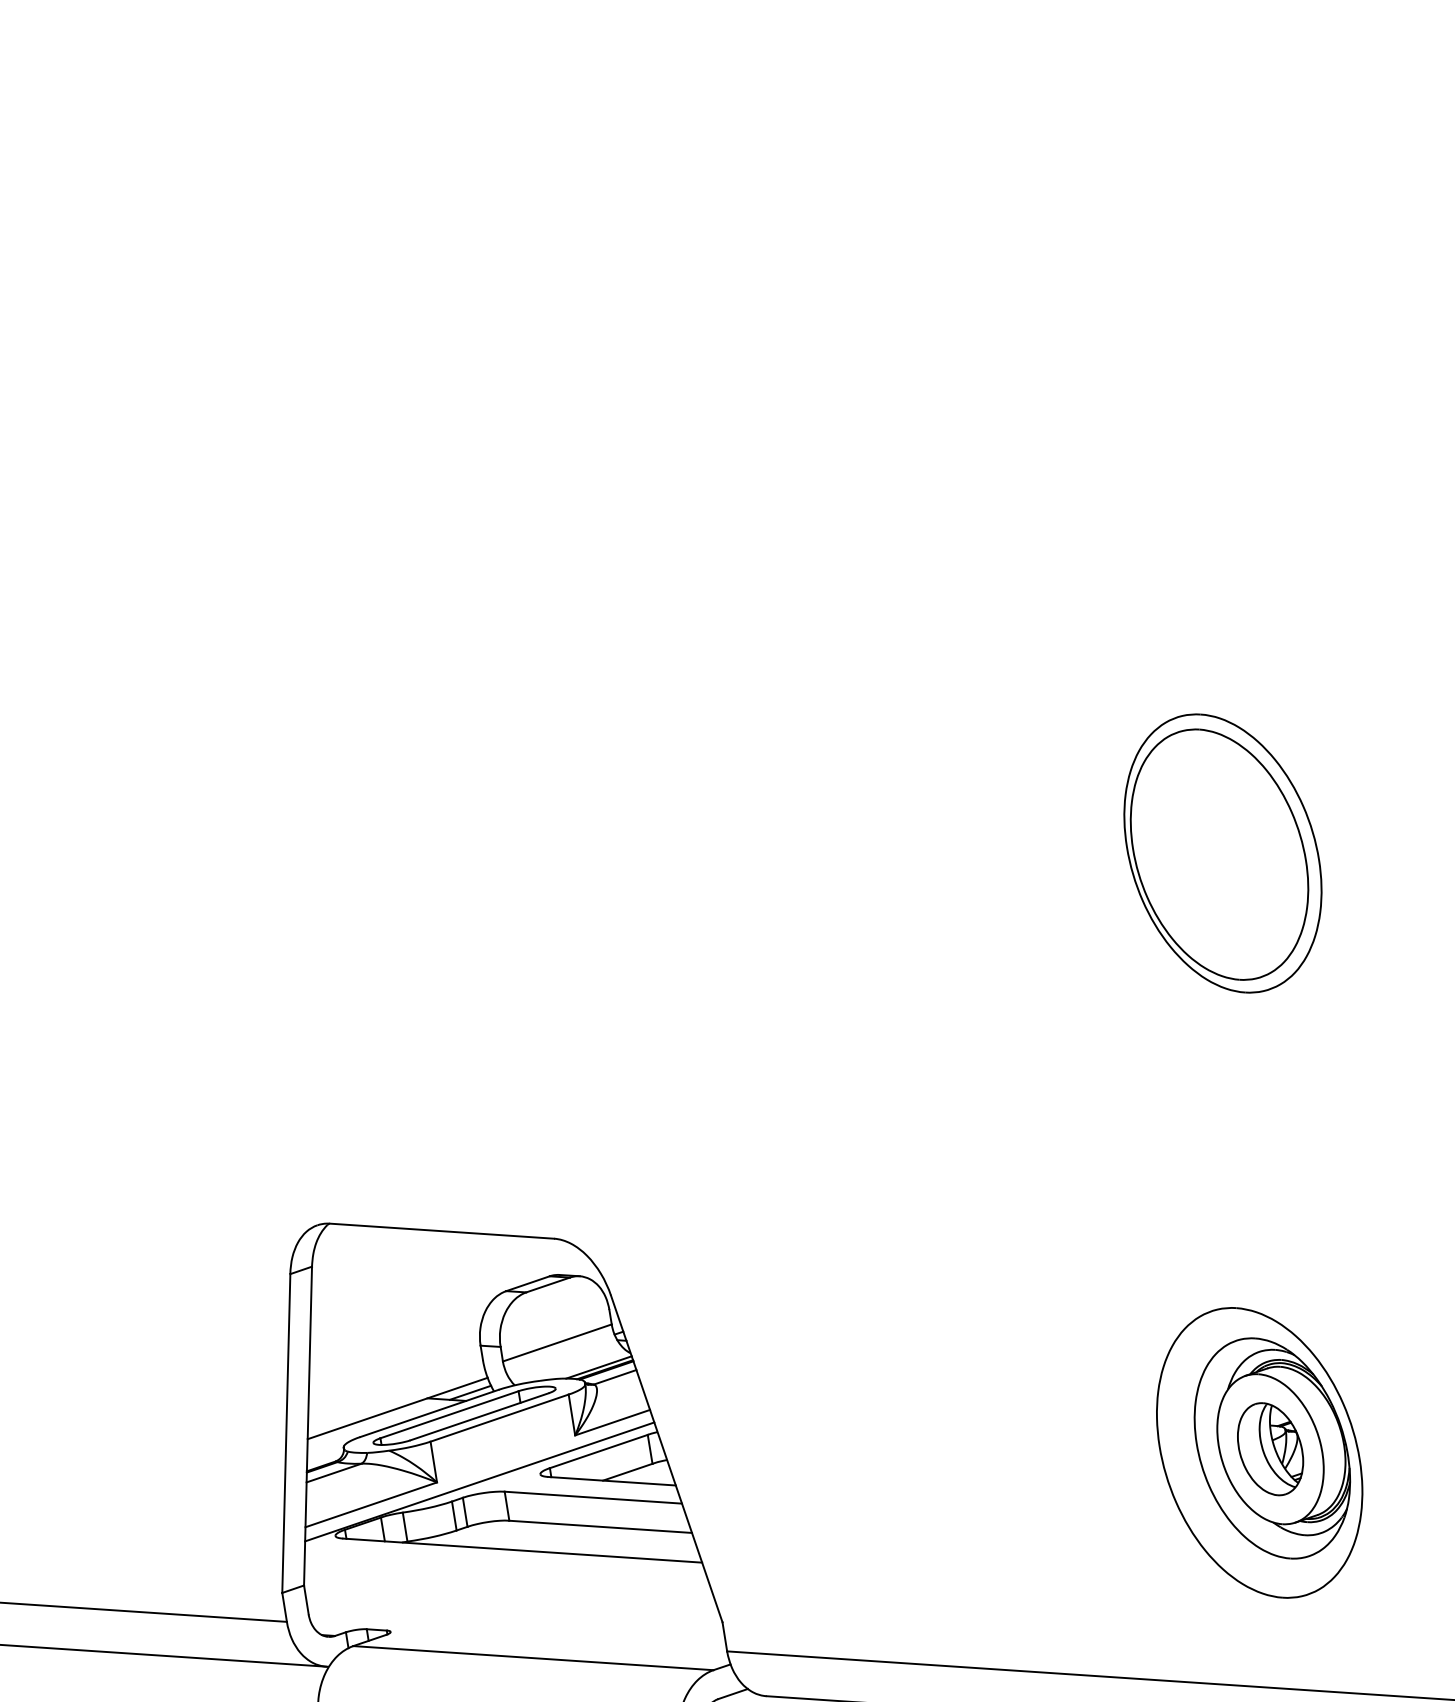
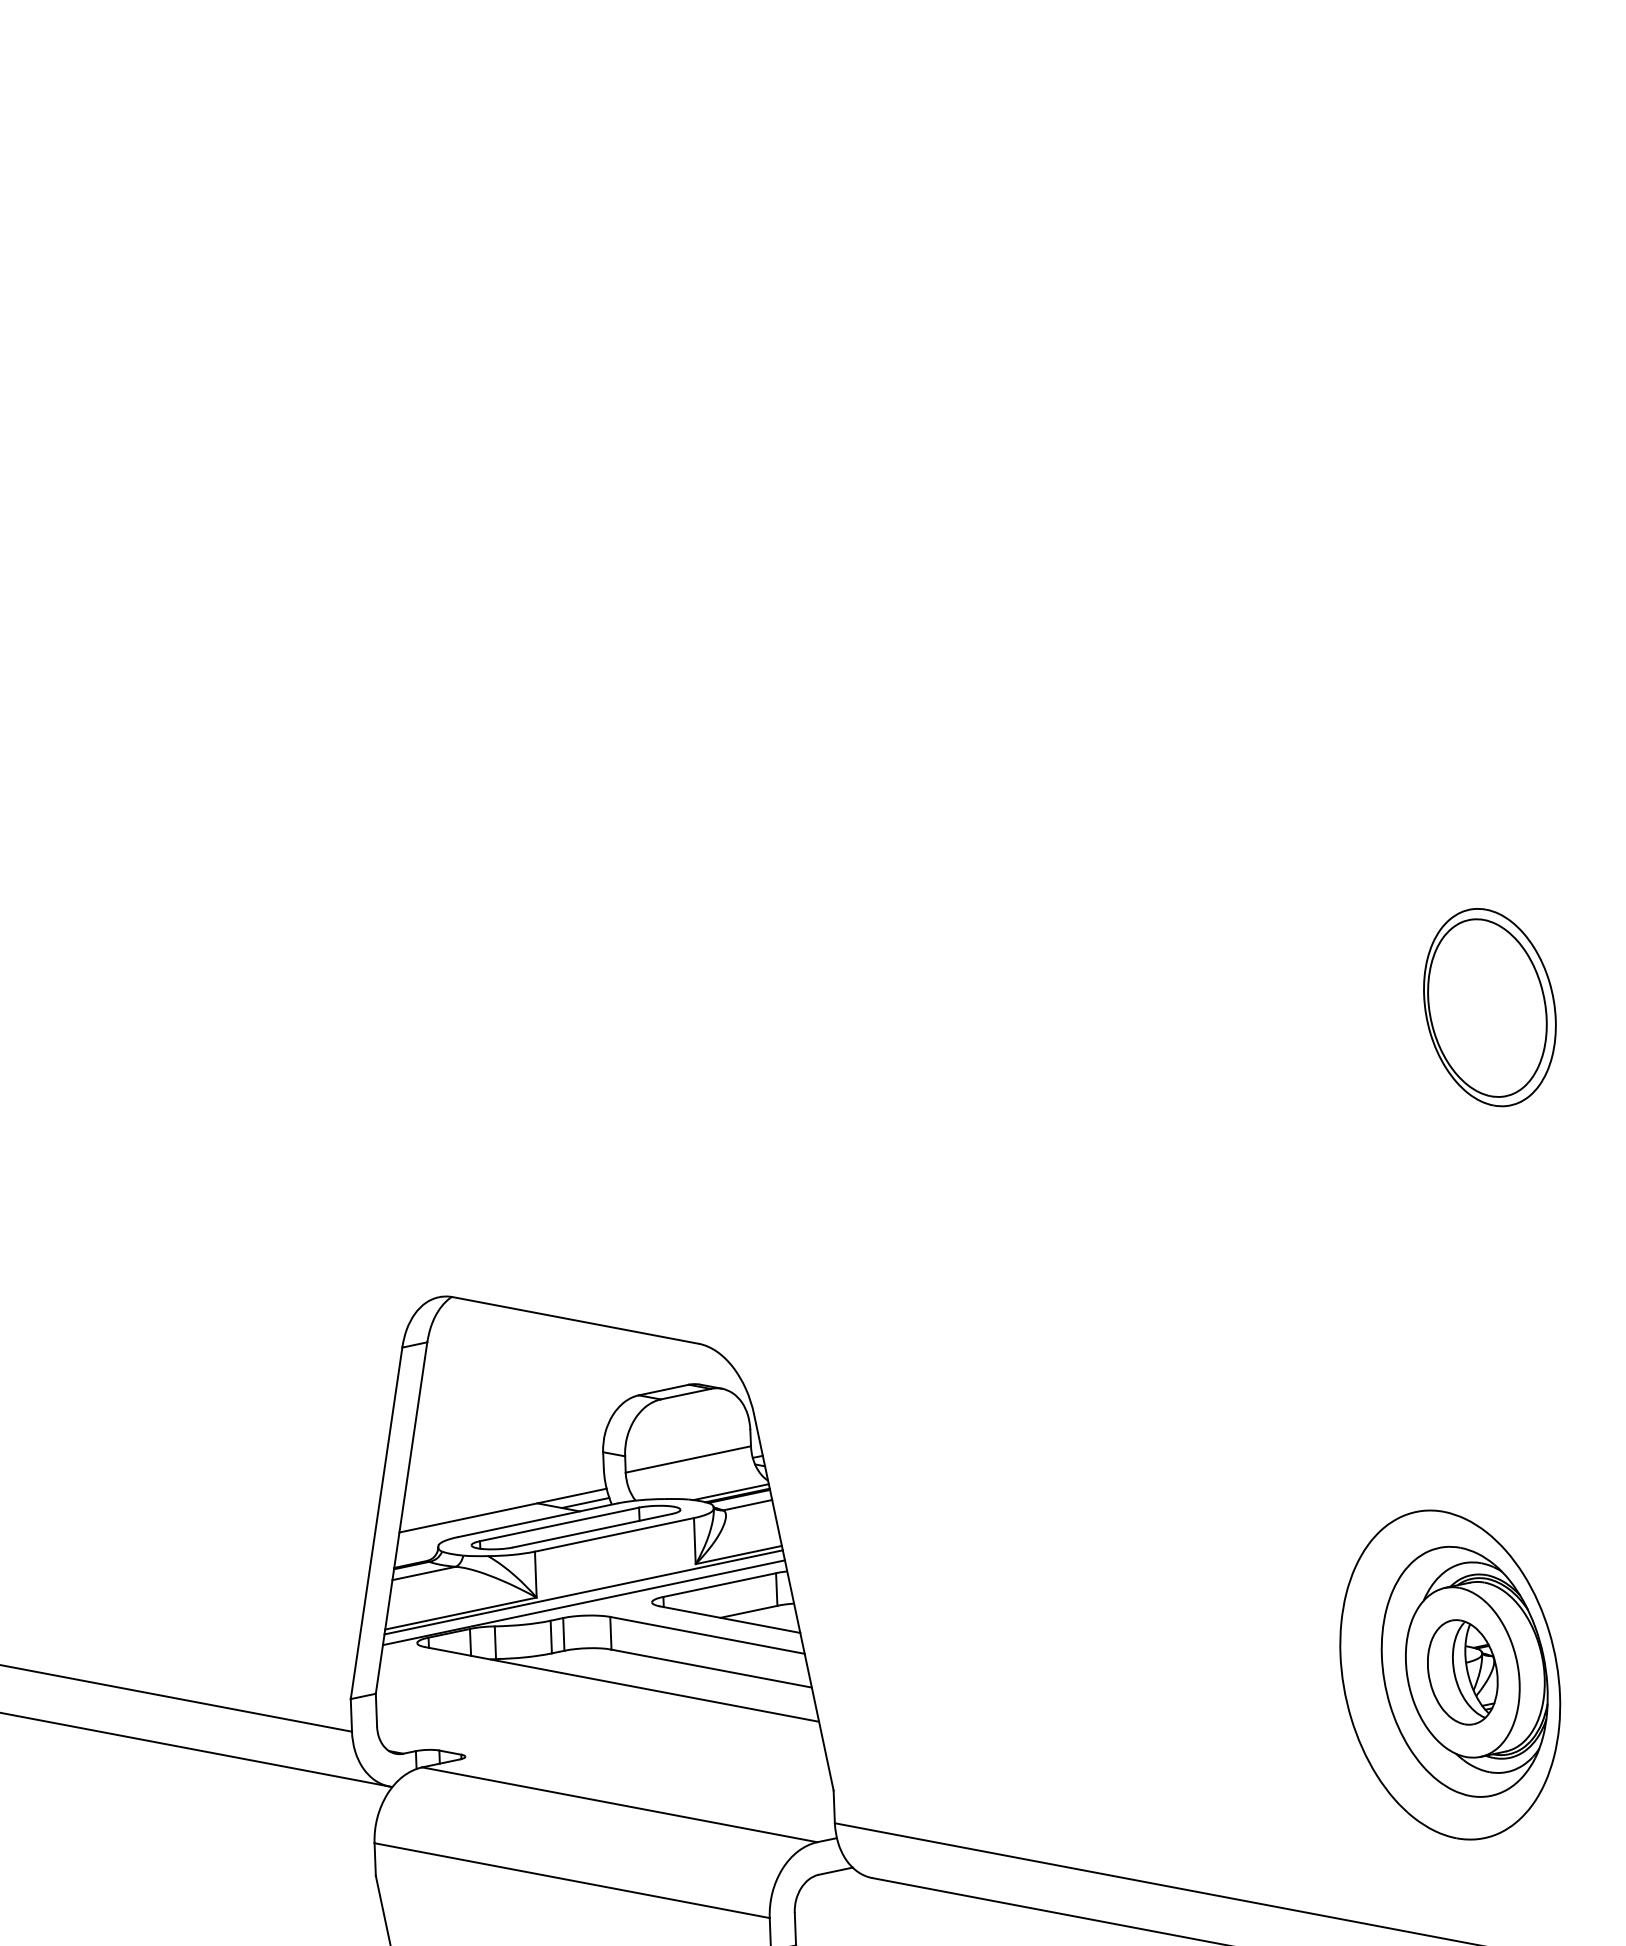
part: (1222, 853) -> (1489, 1007), size x0.62
line: (478, 1472) -> (583, 1592), added

